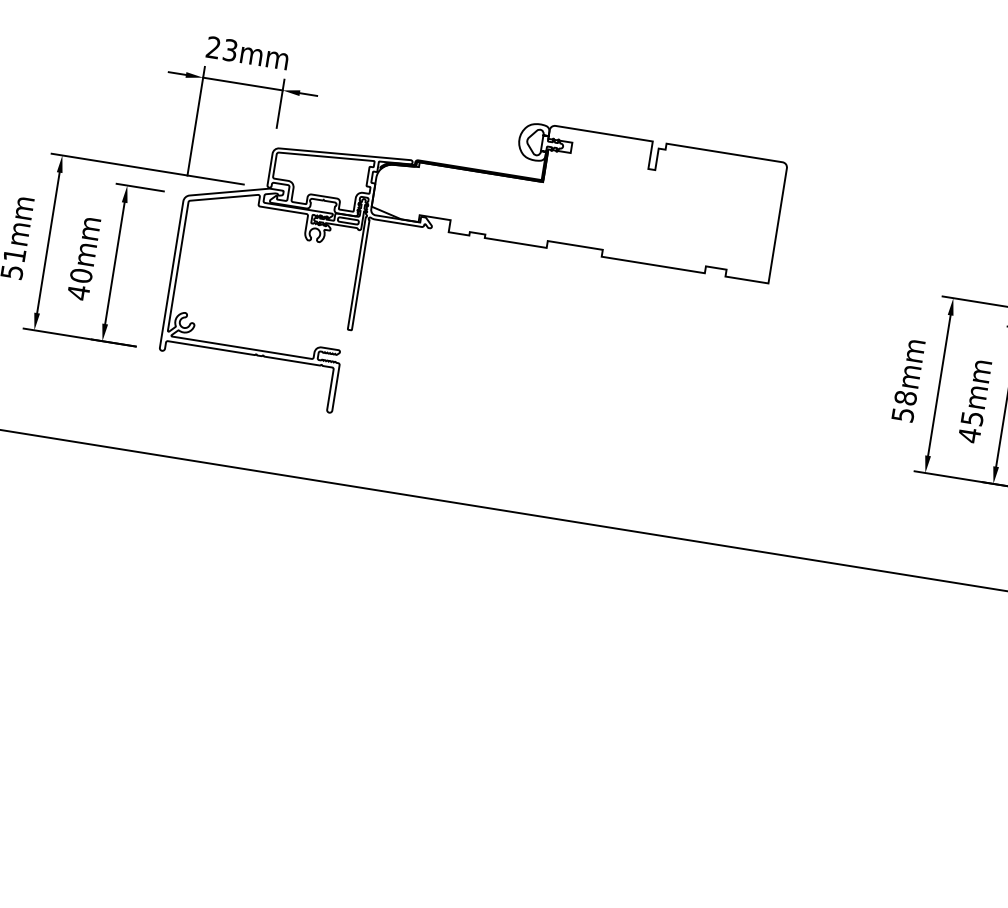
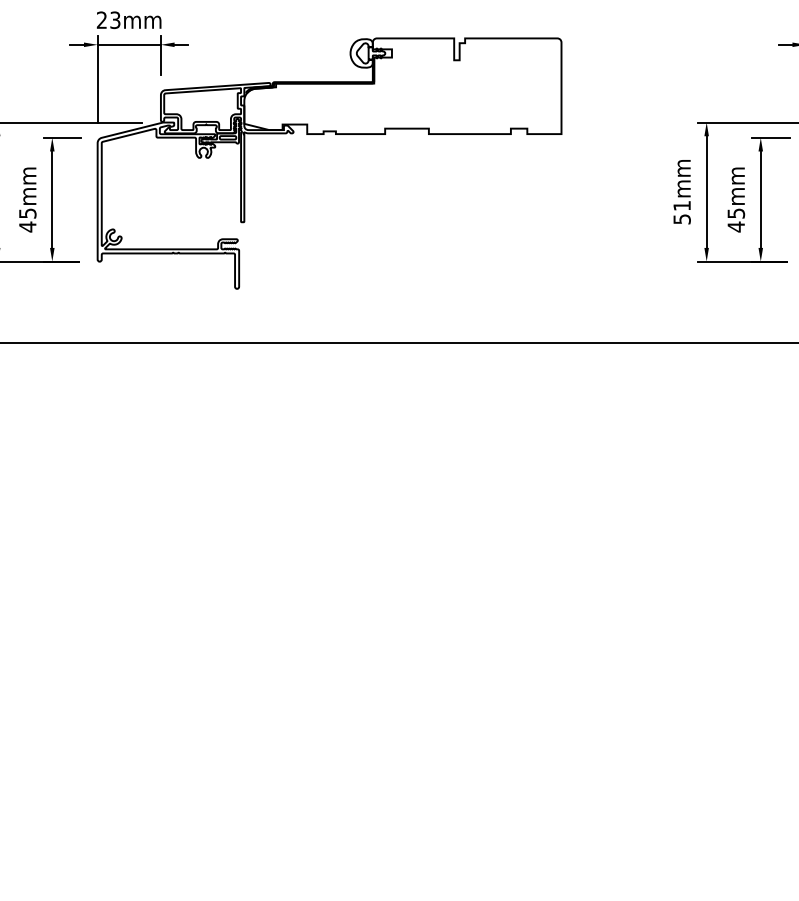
text: (80, 275) -> (27, 213), 40mm -> 45mm
text: (905, 397) -> (681, 205), 58mm -> 51mm

